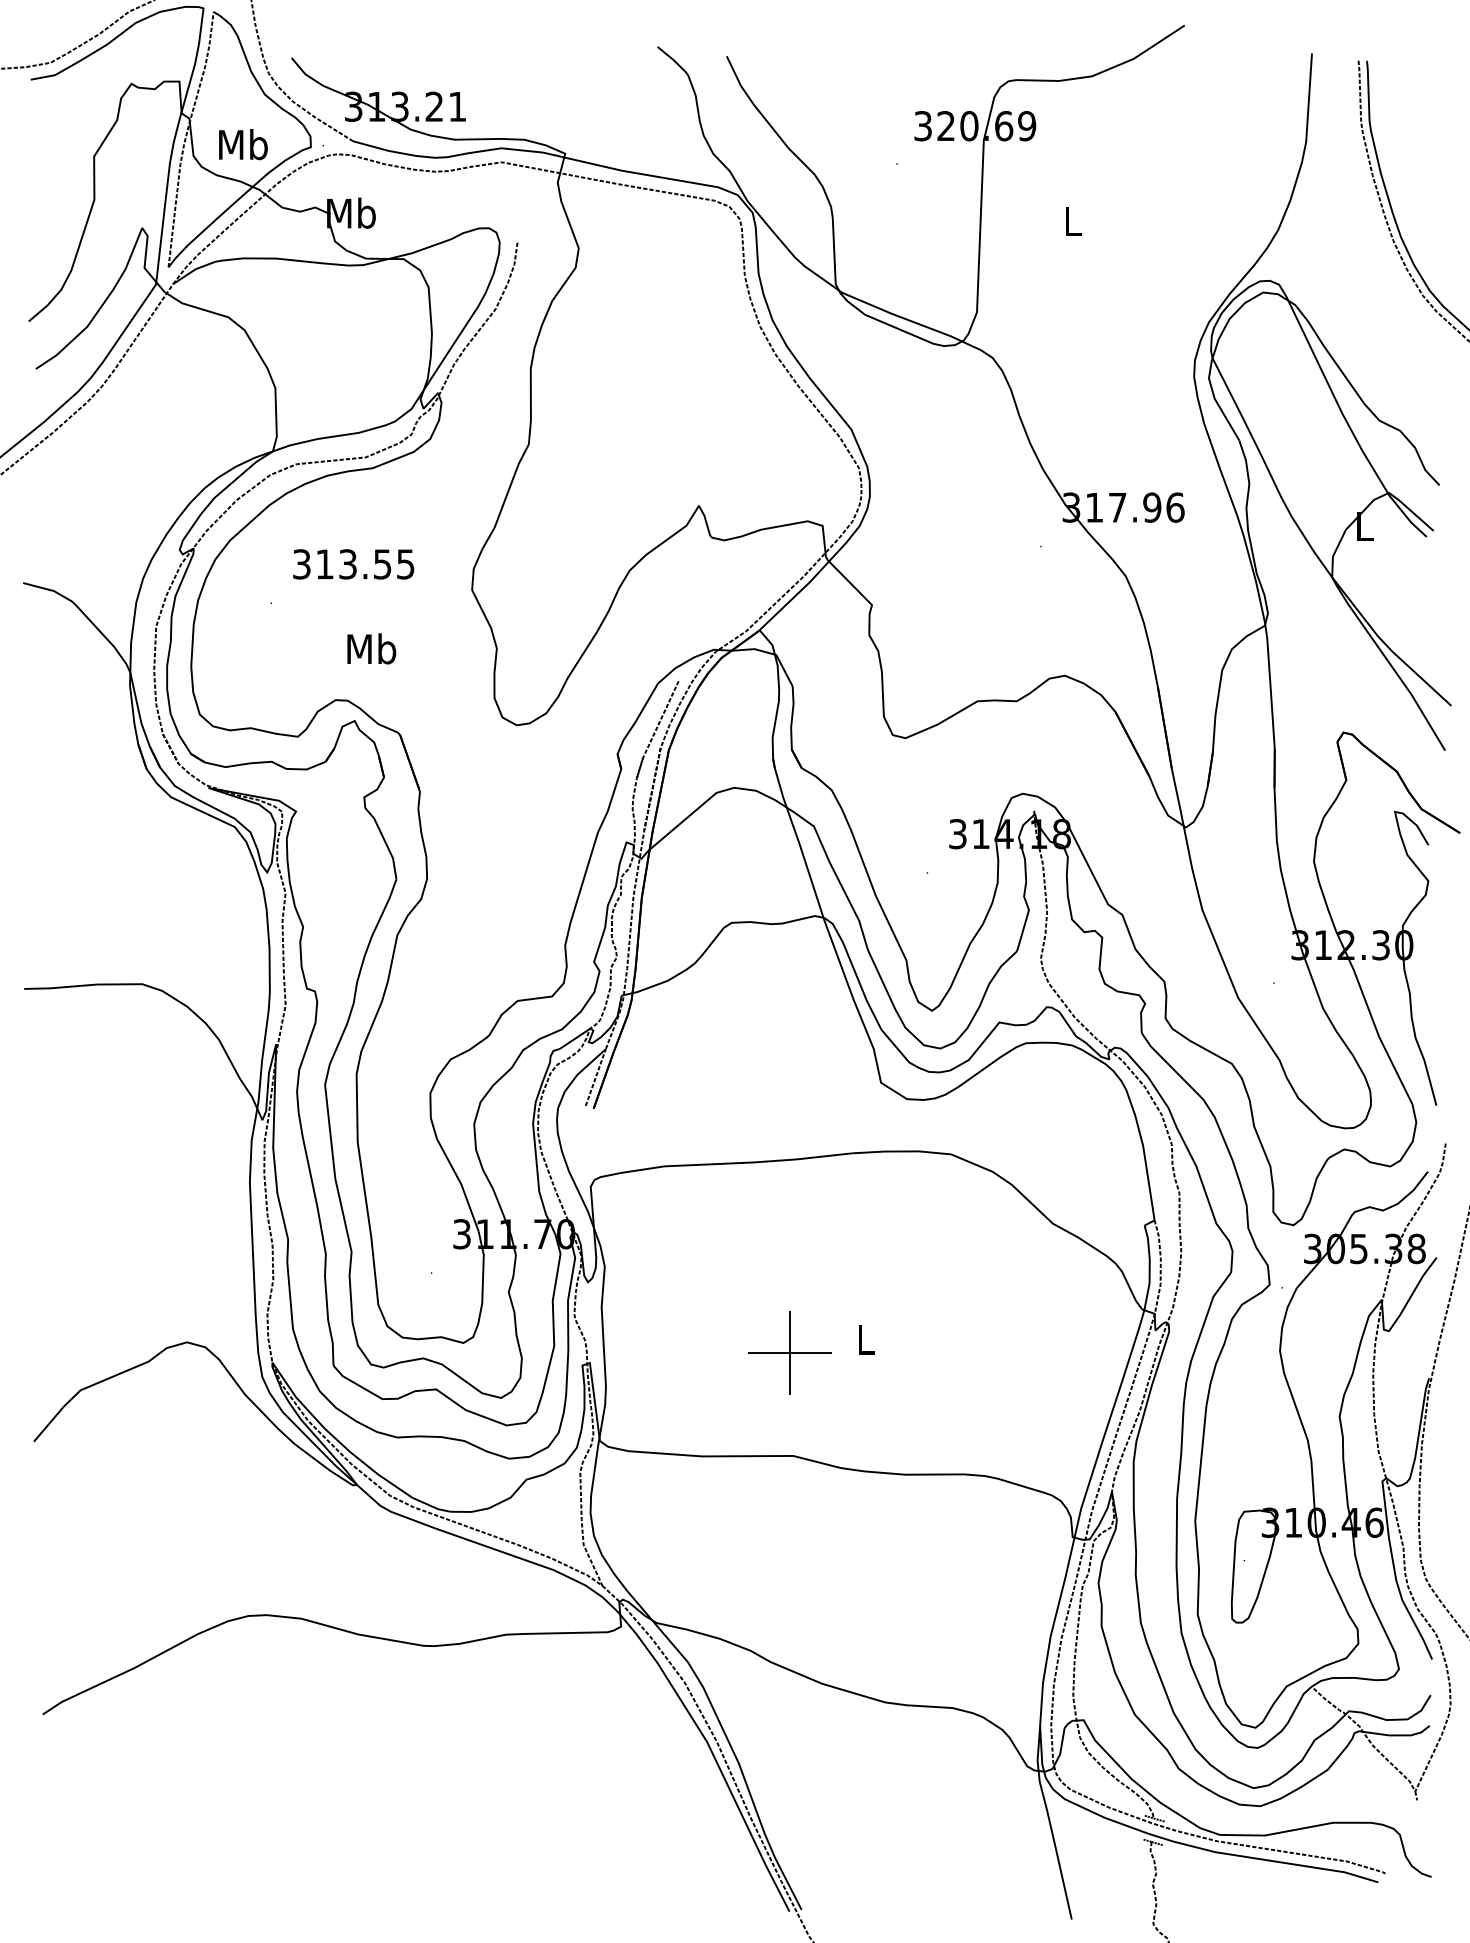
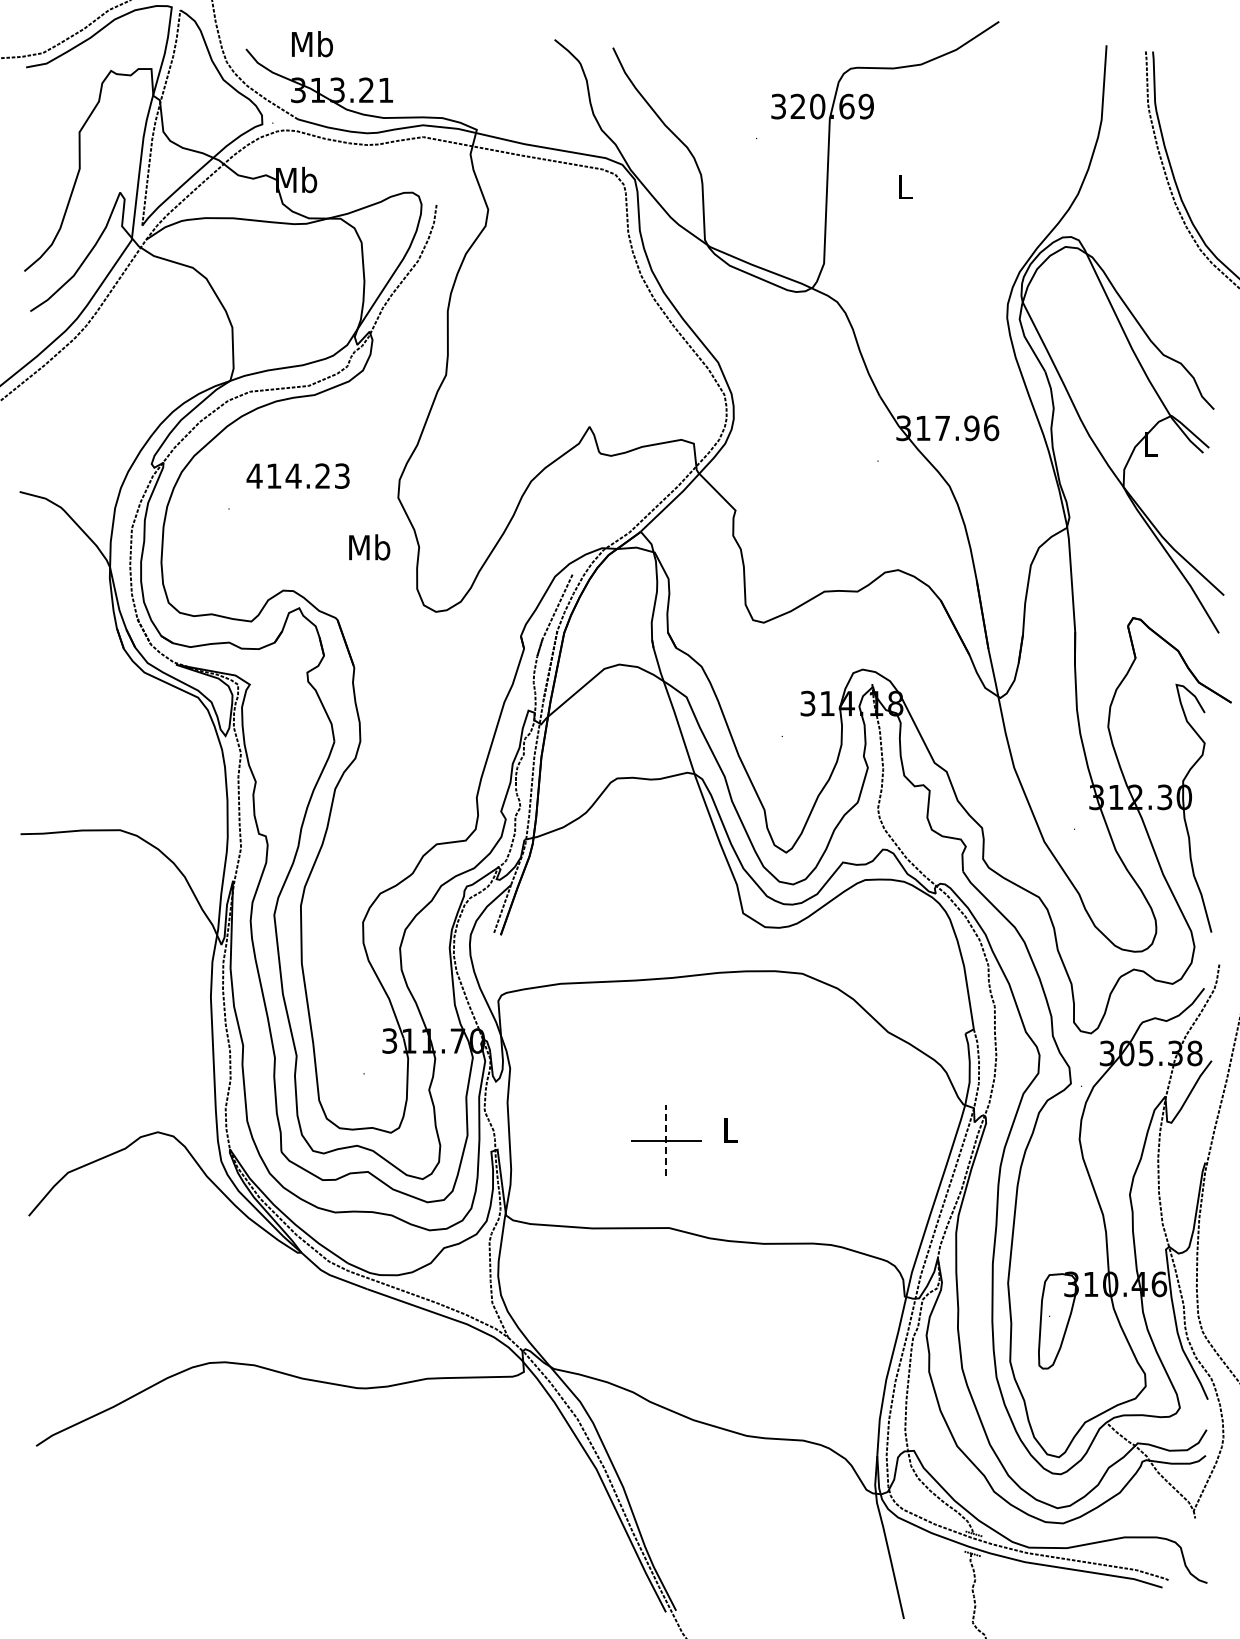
text: (243, 144) -> (312, 44), moved
text: (352, 563) -> (297, 475), 313.55 -> 414.23
text: (371, 648) -> (369, 547), moved
line: (790, 1352) -> (666, 1140), solid -> dashed

